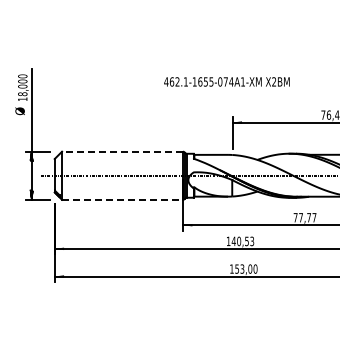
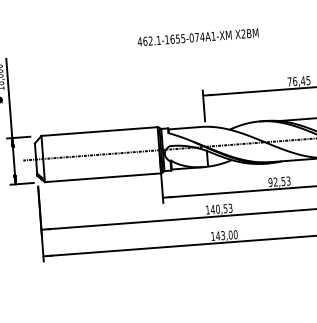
text: (226, 81) -> (197, 37), moved
line: (122, 151) -> (99, 131), dashed -> solid
line: (123, 199) -> (103, 177), dashed -> solid
text: (304, 217) -> (279, 181), 77,77 -> 92,53
text: (237, 268) -> (218, 235), 153,00 -> 143,00

